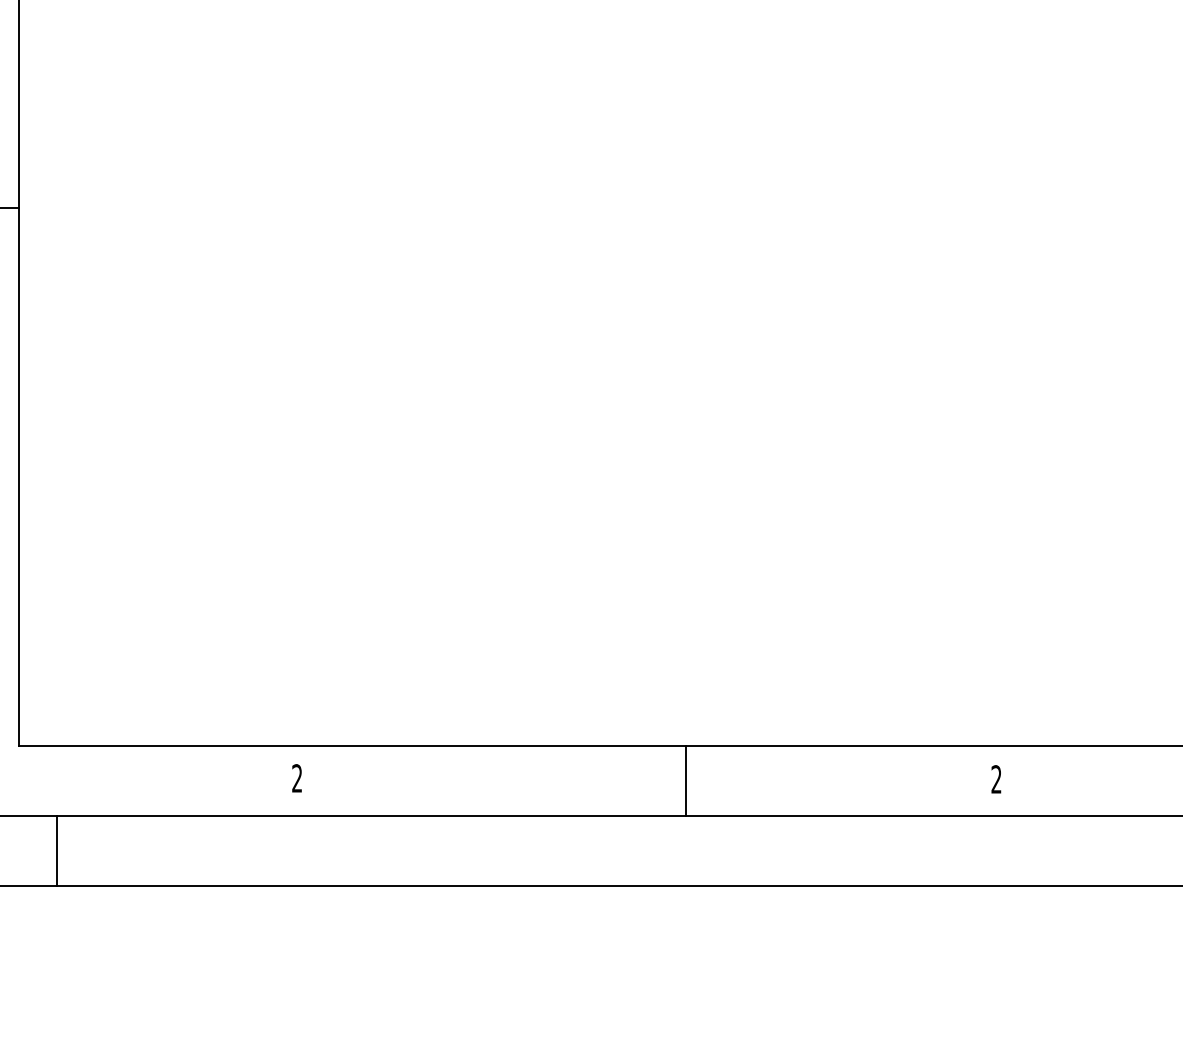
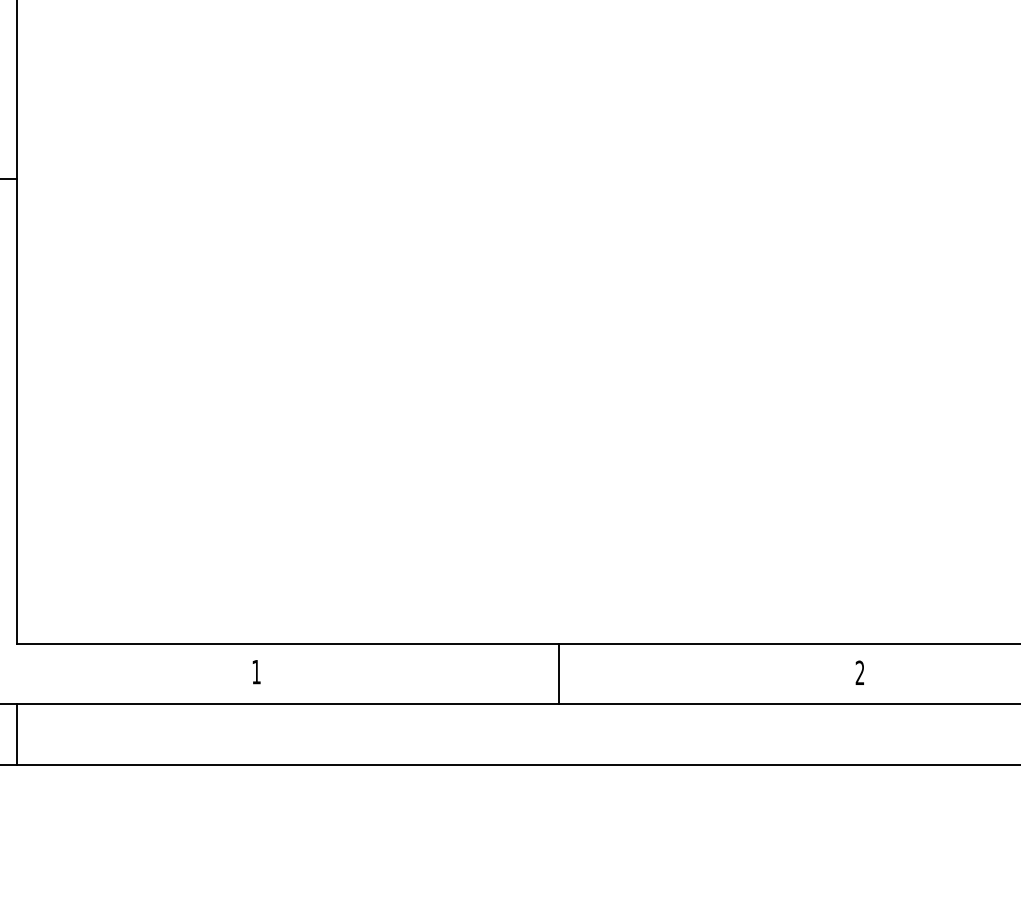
text: (297, 777) -> (256, 671), 2 -> 1
line: (686, 780) -> (559, 673), moved
line: (57, 850) -> (16, 734), moved

